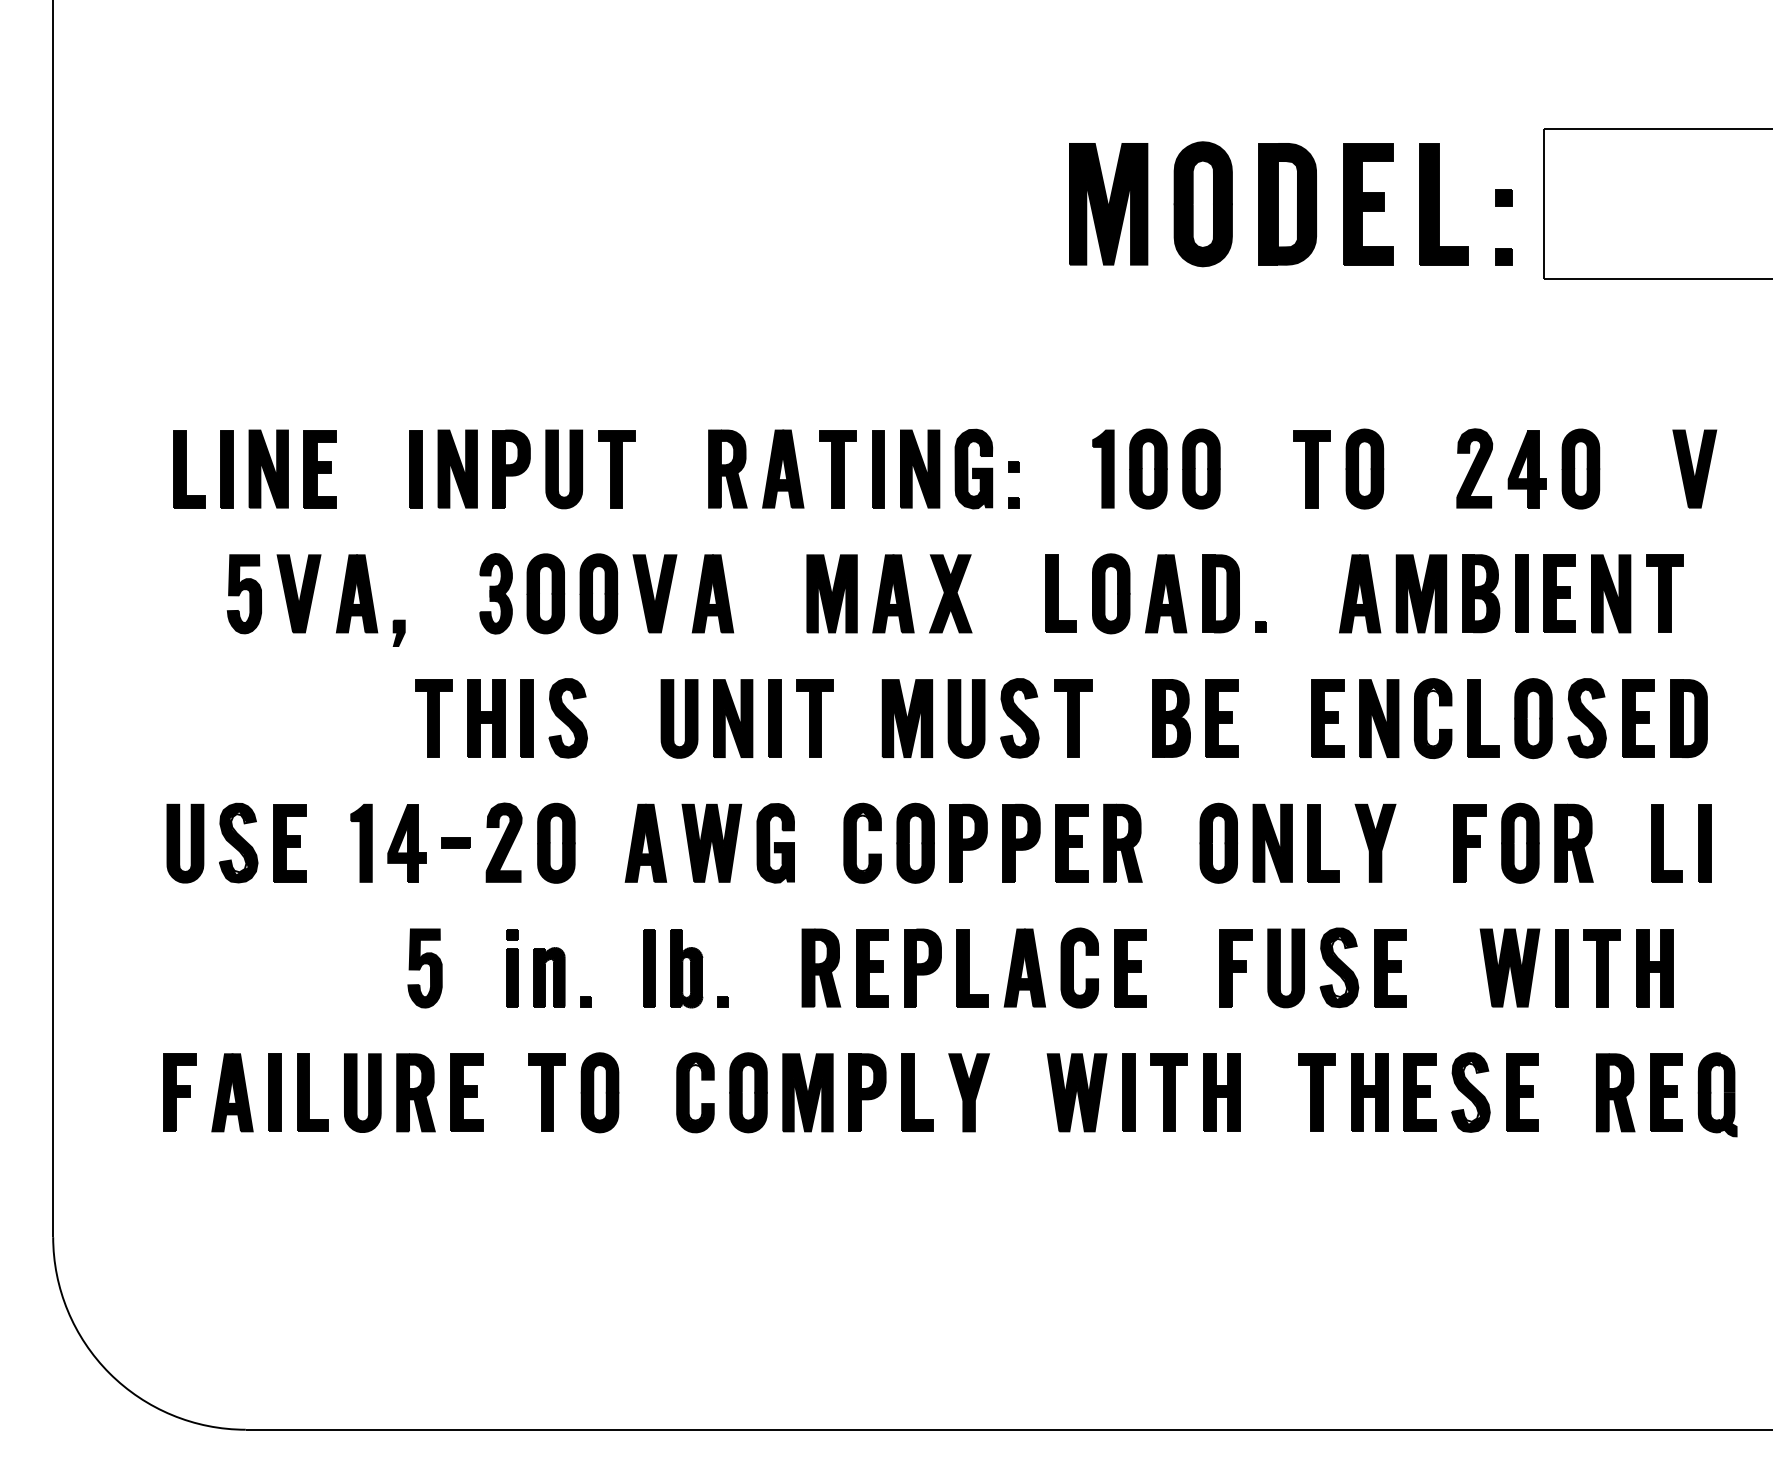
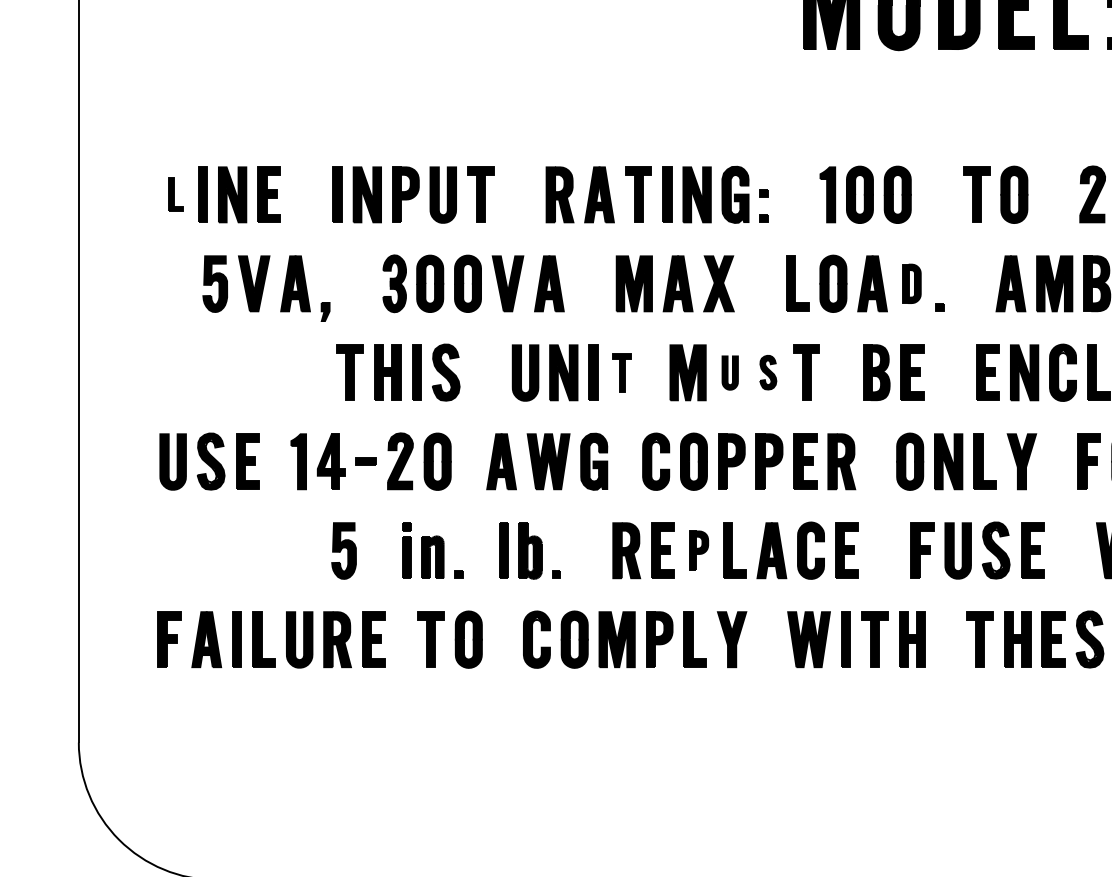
part: (189, 469) -> (176, 195), size x0.6
part: (1220, 593) -> (911, 283), size x0.7
part: (814, 718) -> (621, 372), size x0.7
part: (966, 718) -> (730, 372), size x0.6
part: (1019, 718) -> (768, 372), size x0.6
part: (922, 967) -> (698, 550), size x0.7

